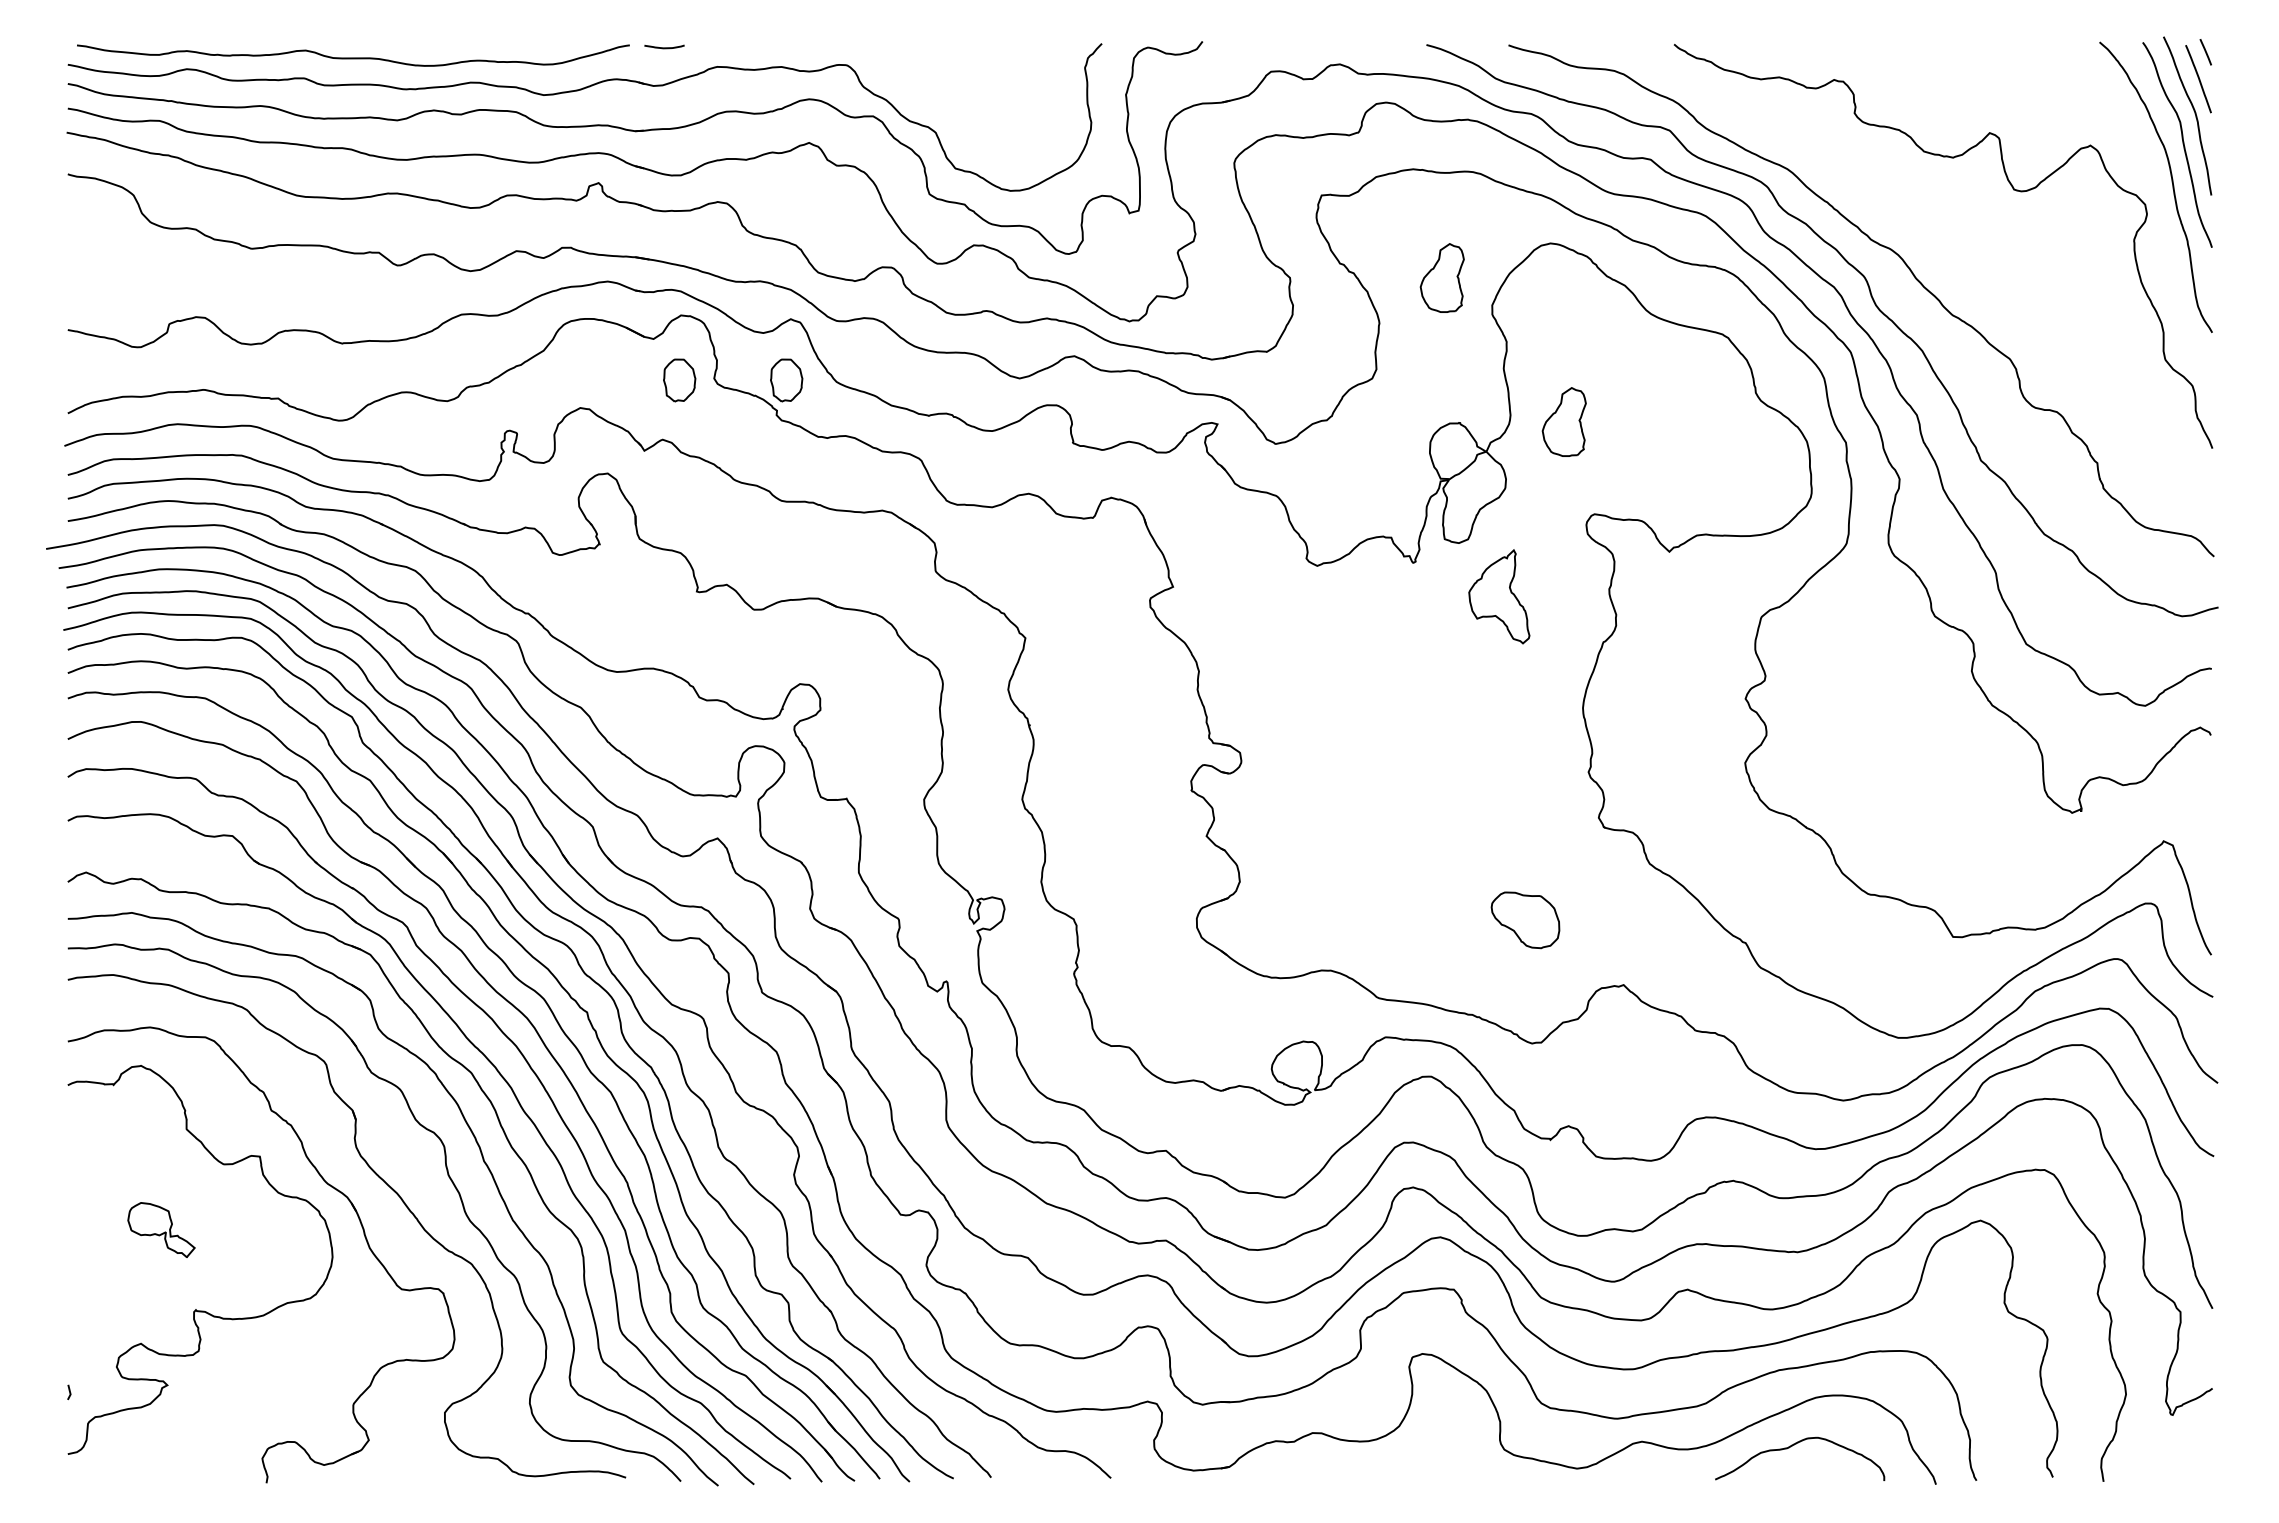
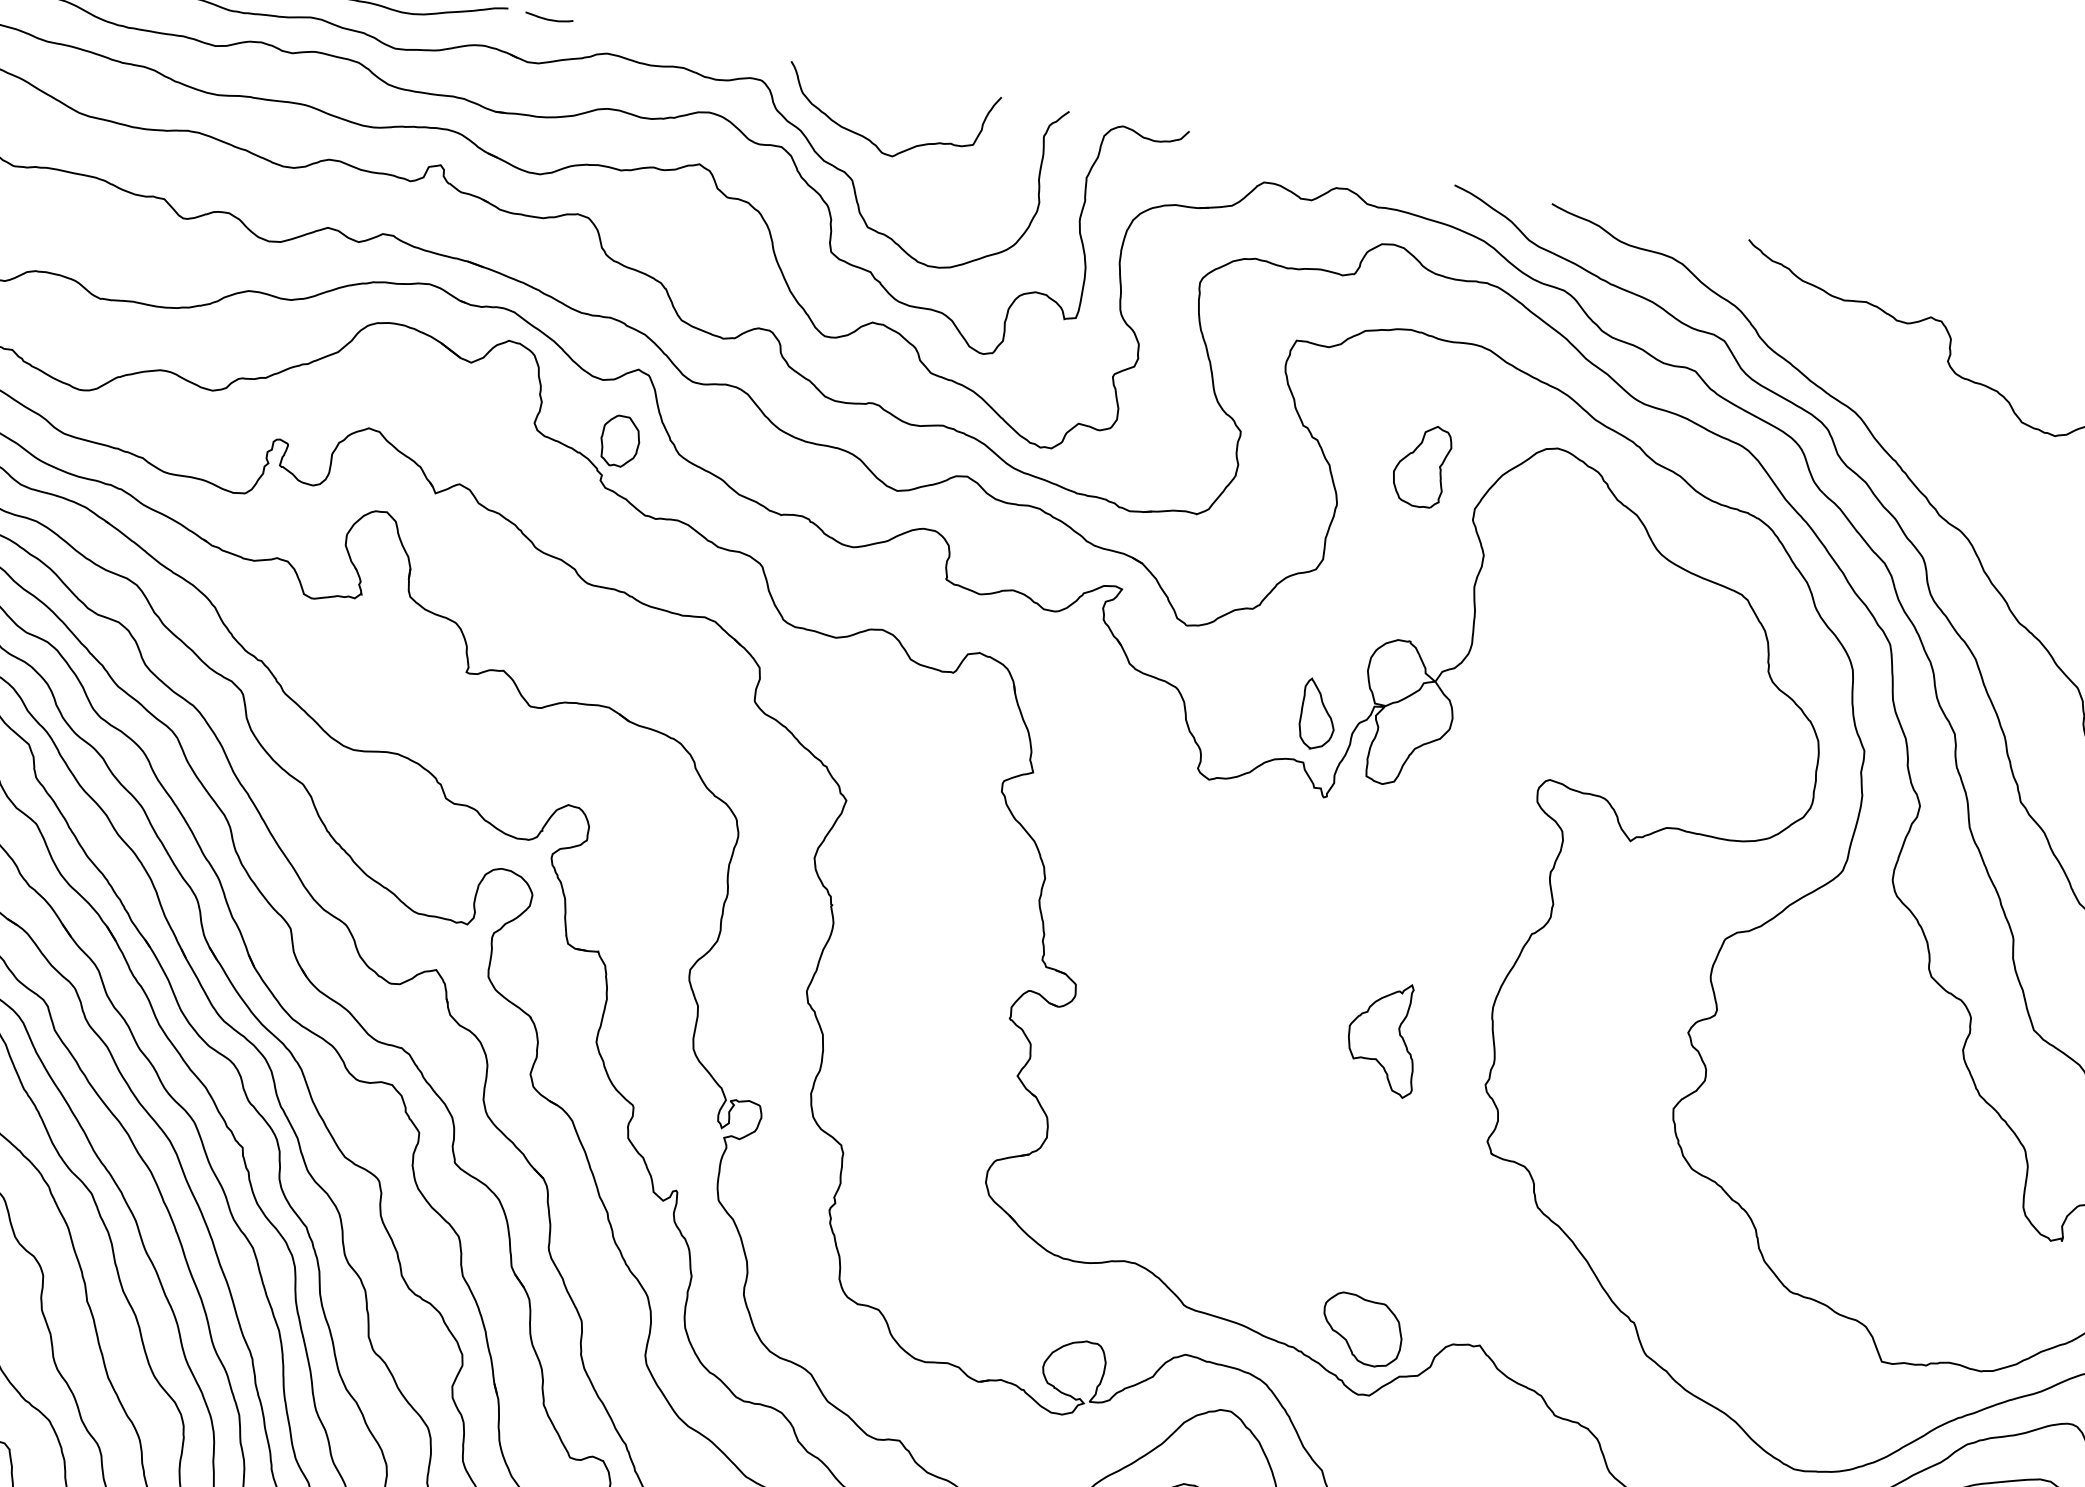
curve: (944, 96) -> (870, 139), added
part: (679, 380) -> (492, 417), removed
part: (1563, 421) -> (1533, 662), removed
part: (1395, 496) -> (1317, 714), added
part: (1499, 596) -> (1384, 1037), moved
part: (1525, 920) -> (1362, 1330), moved

